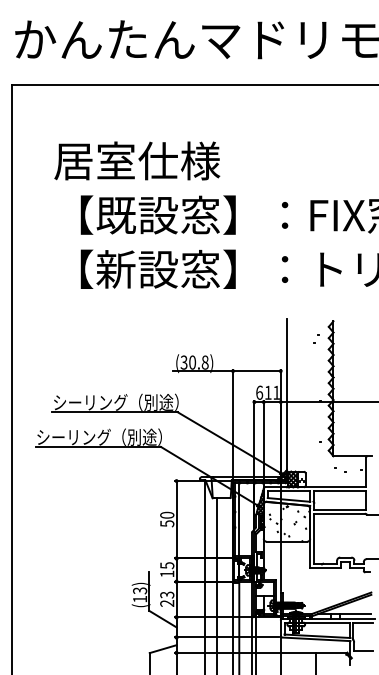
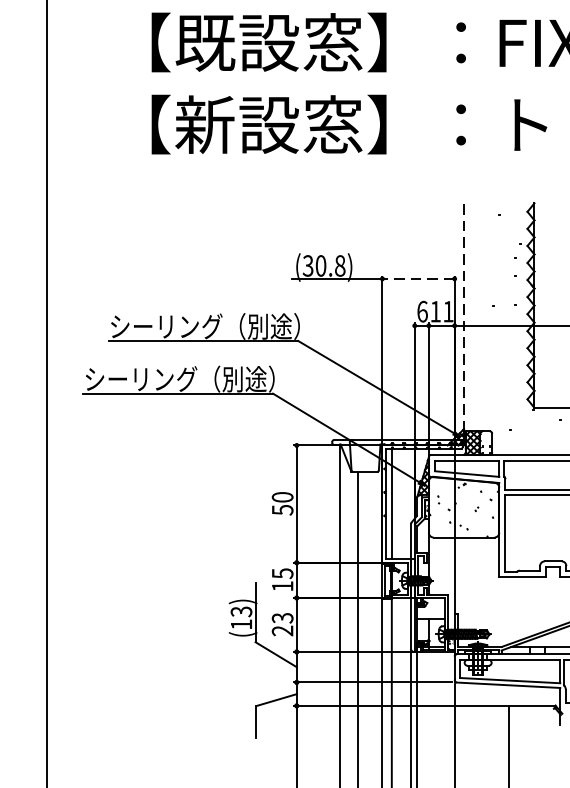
line: (256, 371) -> (417, 279), solid -> dashed
line: (286, 394) -> (463, 314), solid -> dashed

